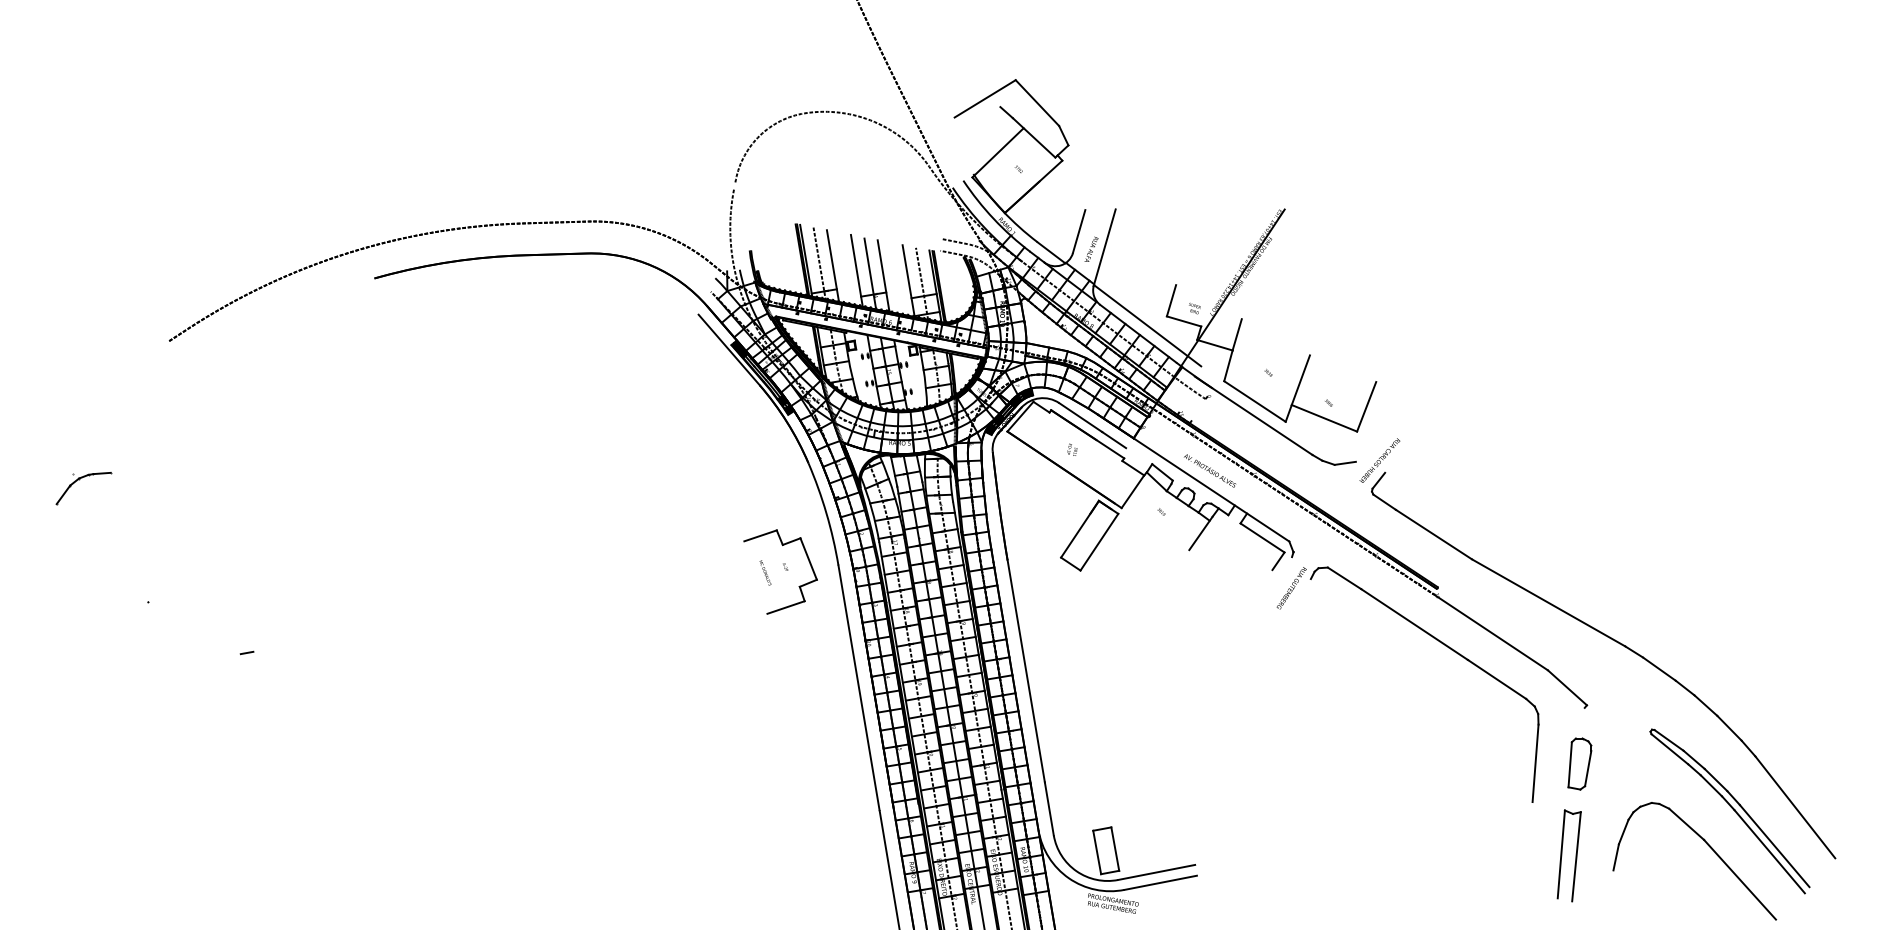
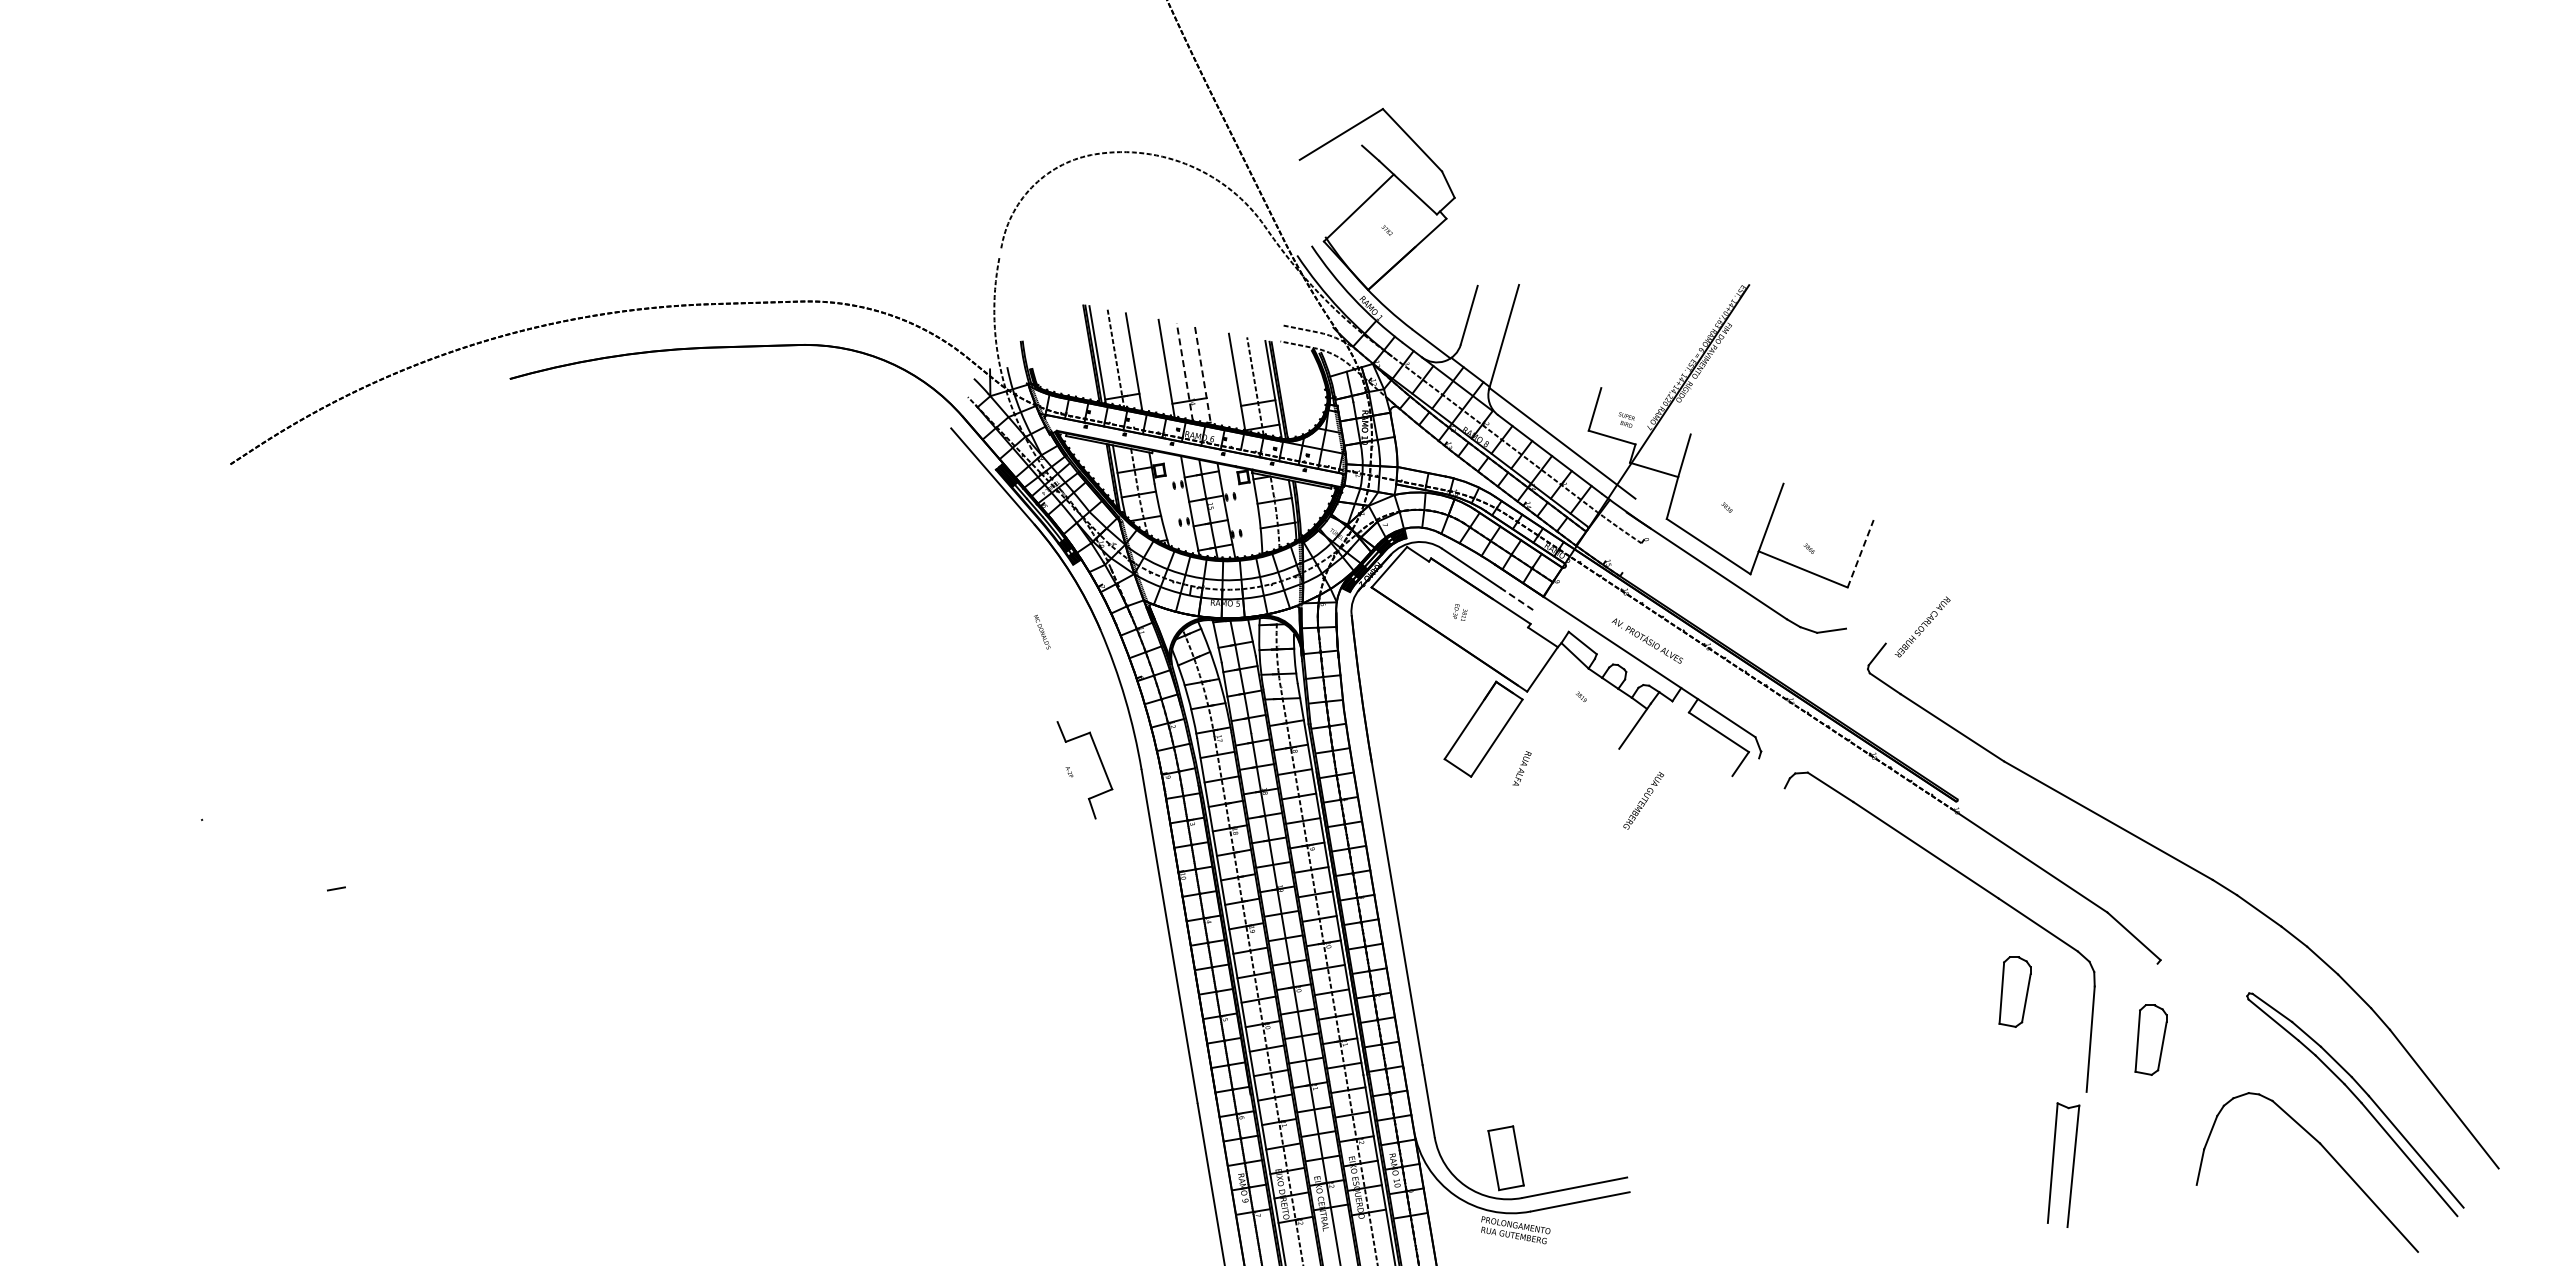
text: (1091, 249) -> (1521, 768), moved
line: (869, 273) -> (1184, 372), solid -> dashed
line: (883, 276) -> (1203, 376), solid -> dashed
line: (1366, 406) -> (1860, 553), solid -> dashed
line: (1113, 440) -> (1516, 599), solid -> dashed
text: (1379, 460) -> (1922, 626), moved
part: (79, 479) -> (108, 652), removed
line: (760, 535) -> (1035, 729), removed
text: (765, 572) -> (1042, 631), moved
text: (1291, 588) -> (1643, 800), moved
line: (785, 607) -> (1069, 826), removed
part: (1479, 728) -> (2014, 991), added
part: (1575, 855) -> (2072, 1164), moved

